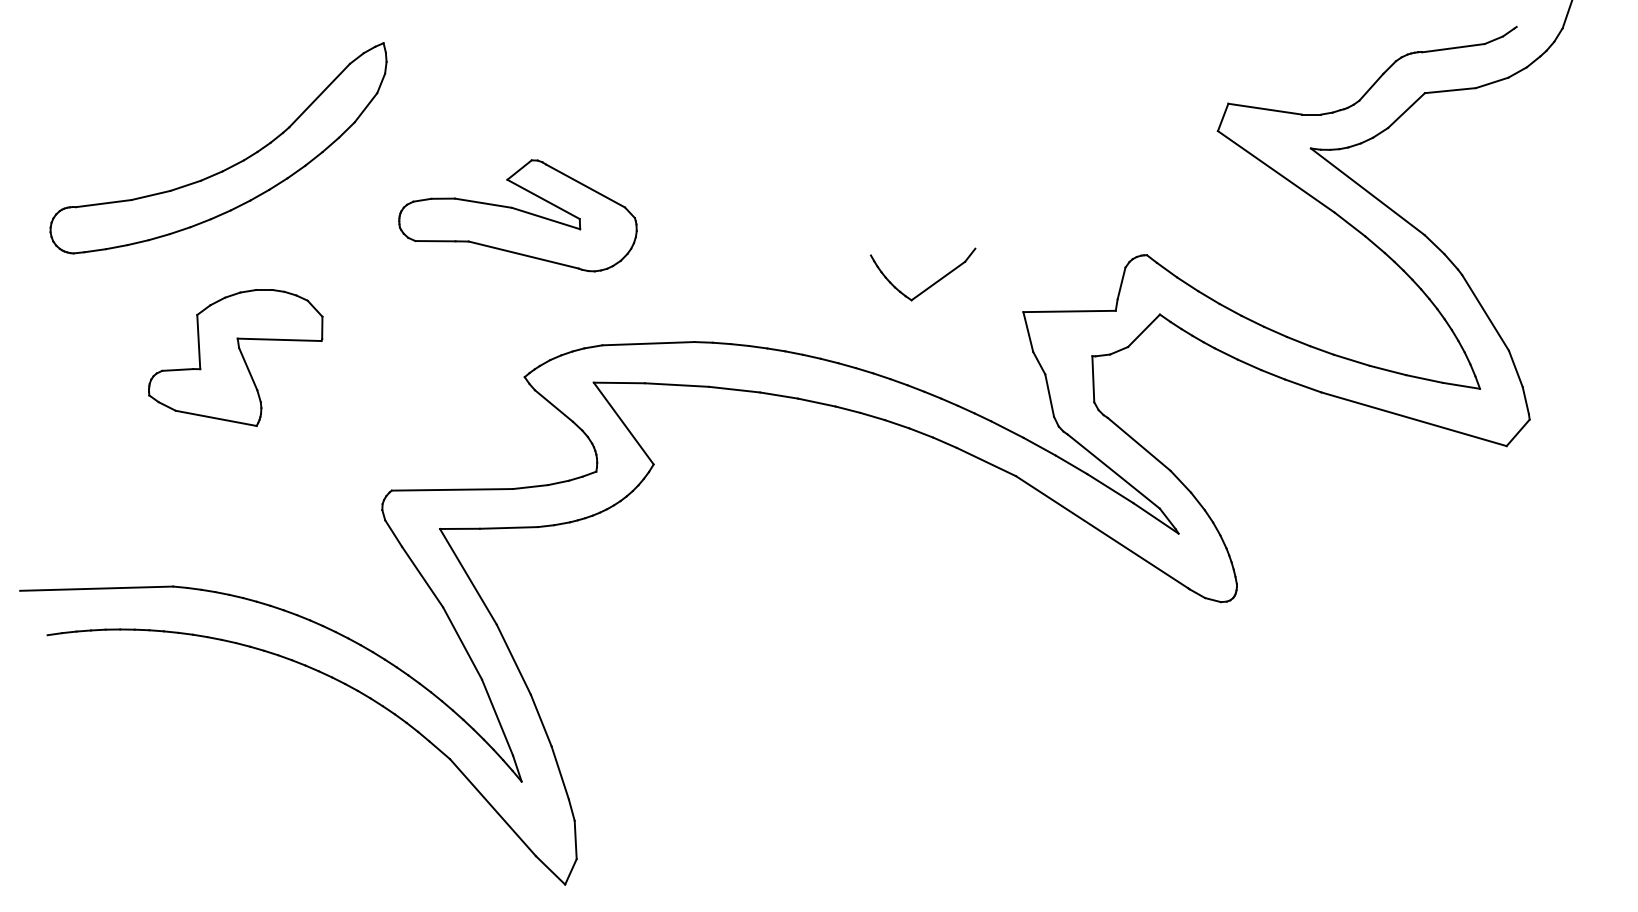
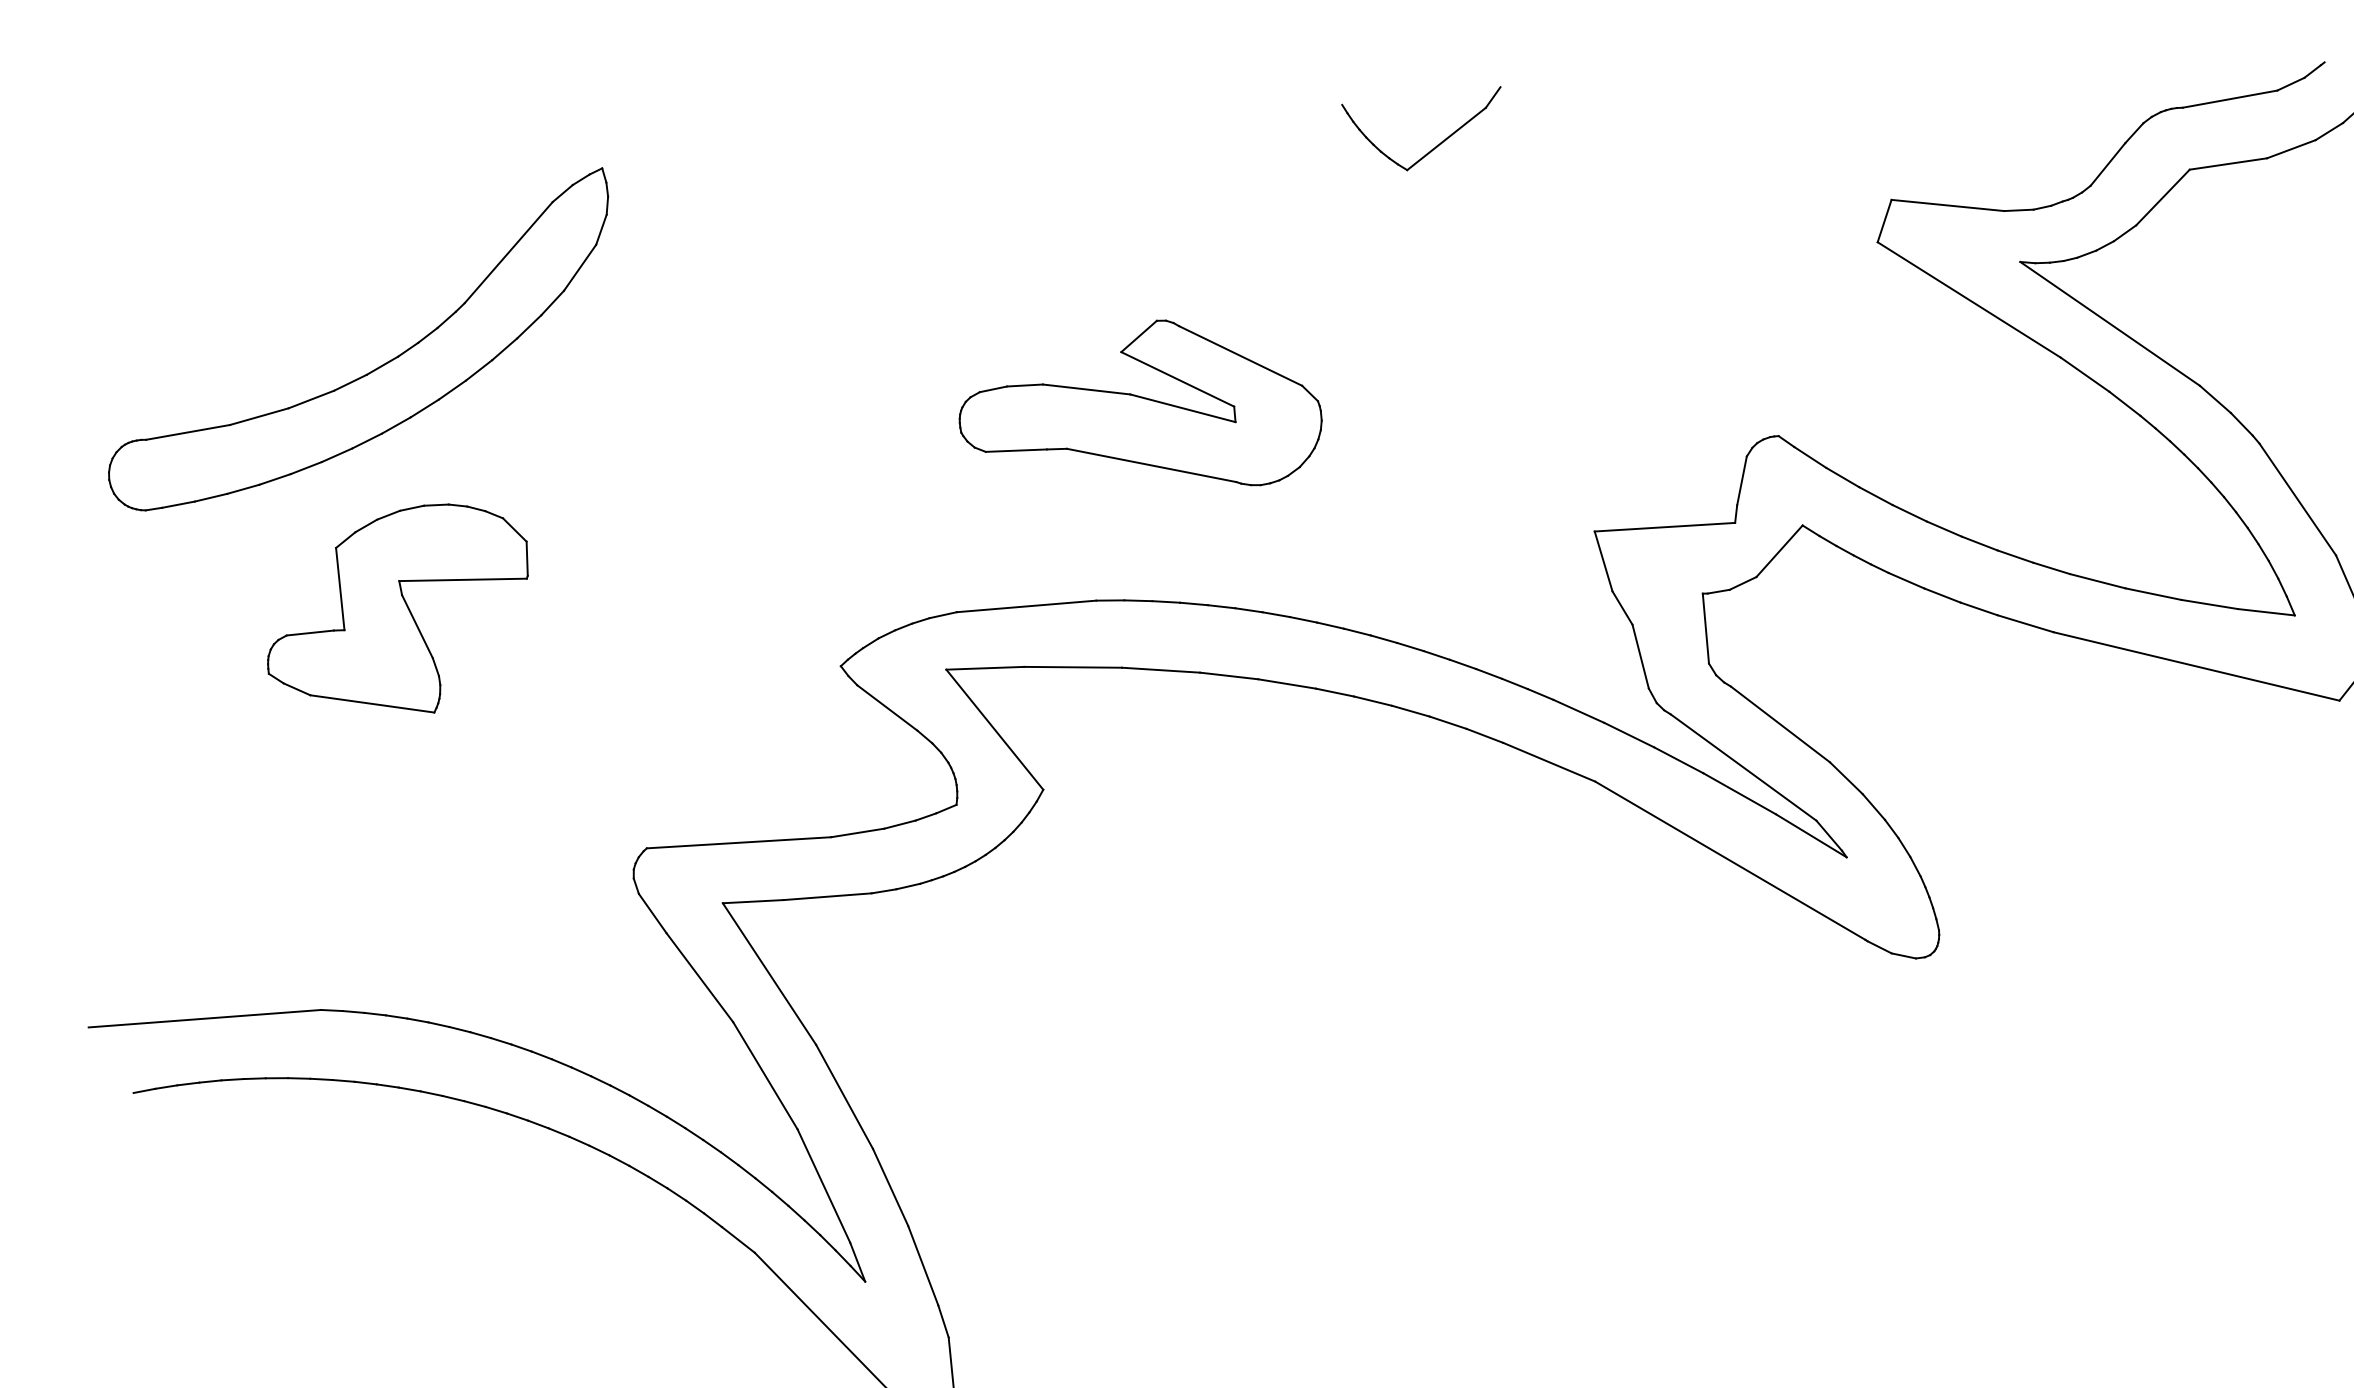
part: (517, 215) -> (1139, 405), moved
part: (931, 284) -> (1436, 144), moved
part: (235, 357) -> (397, 609), moved

